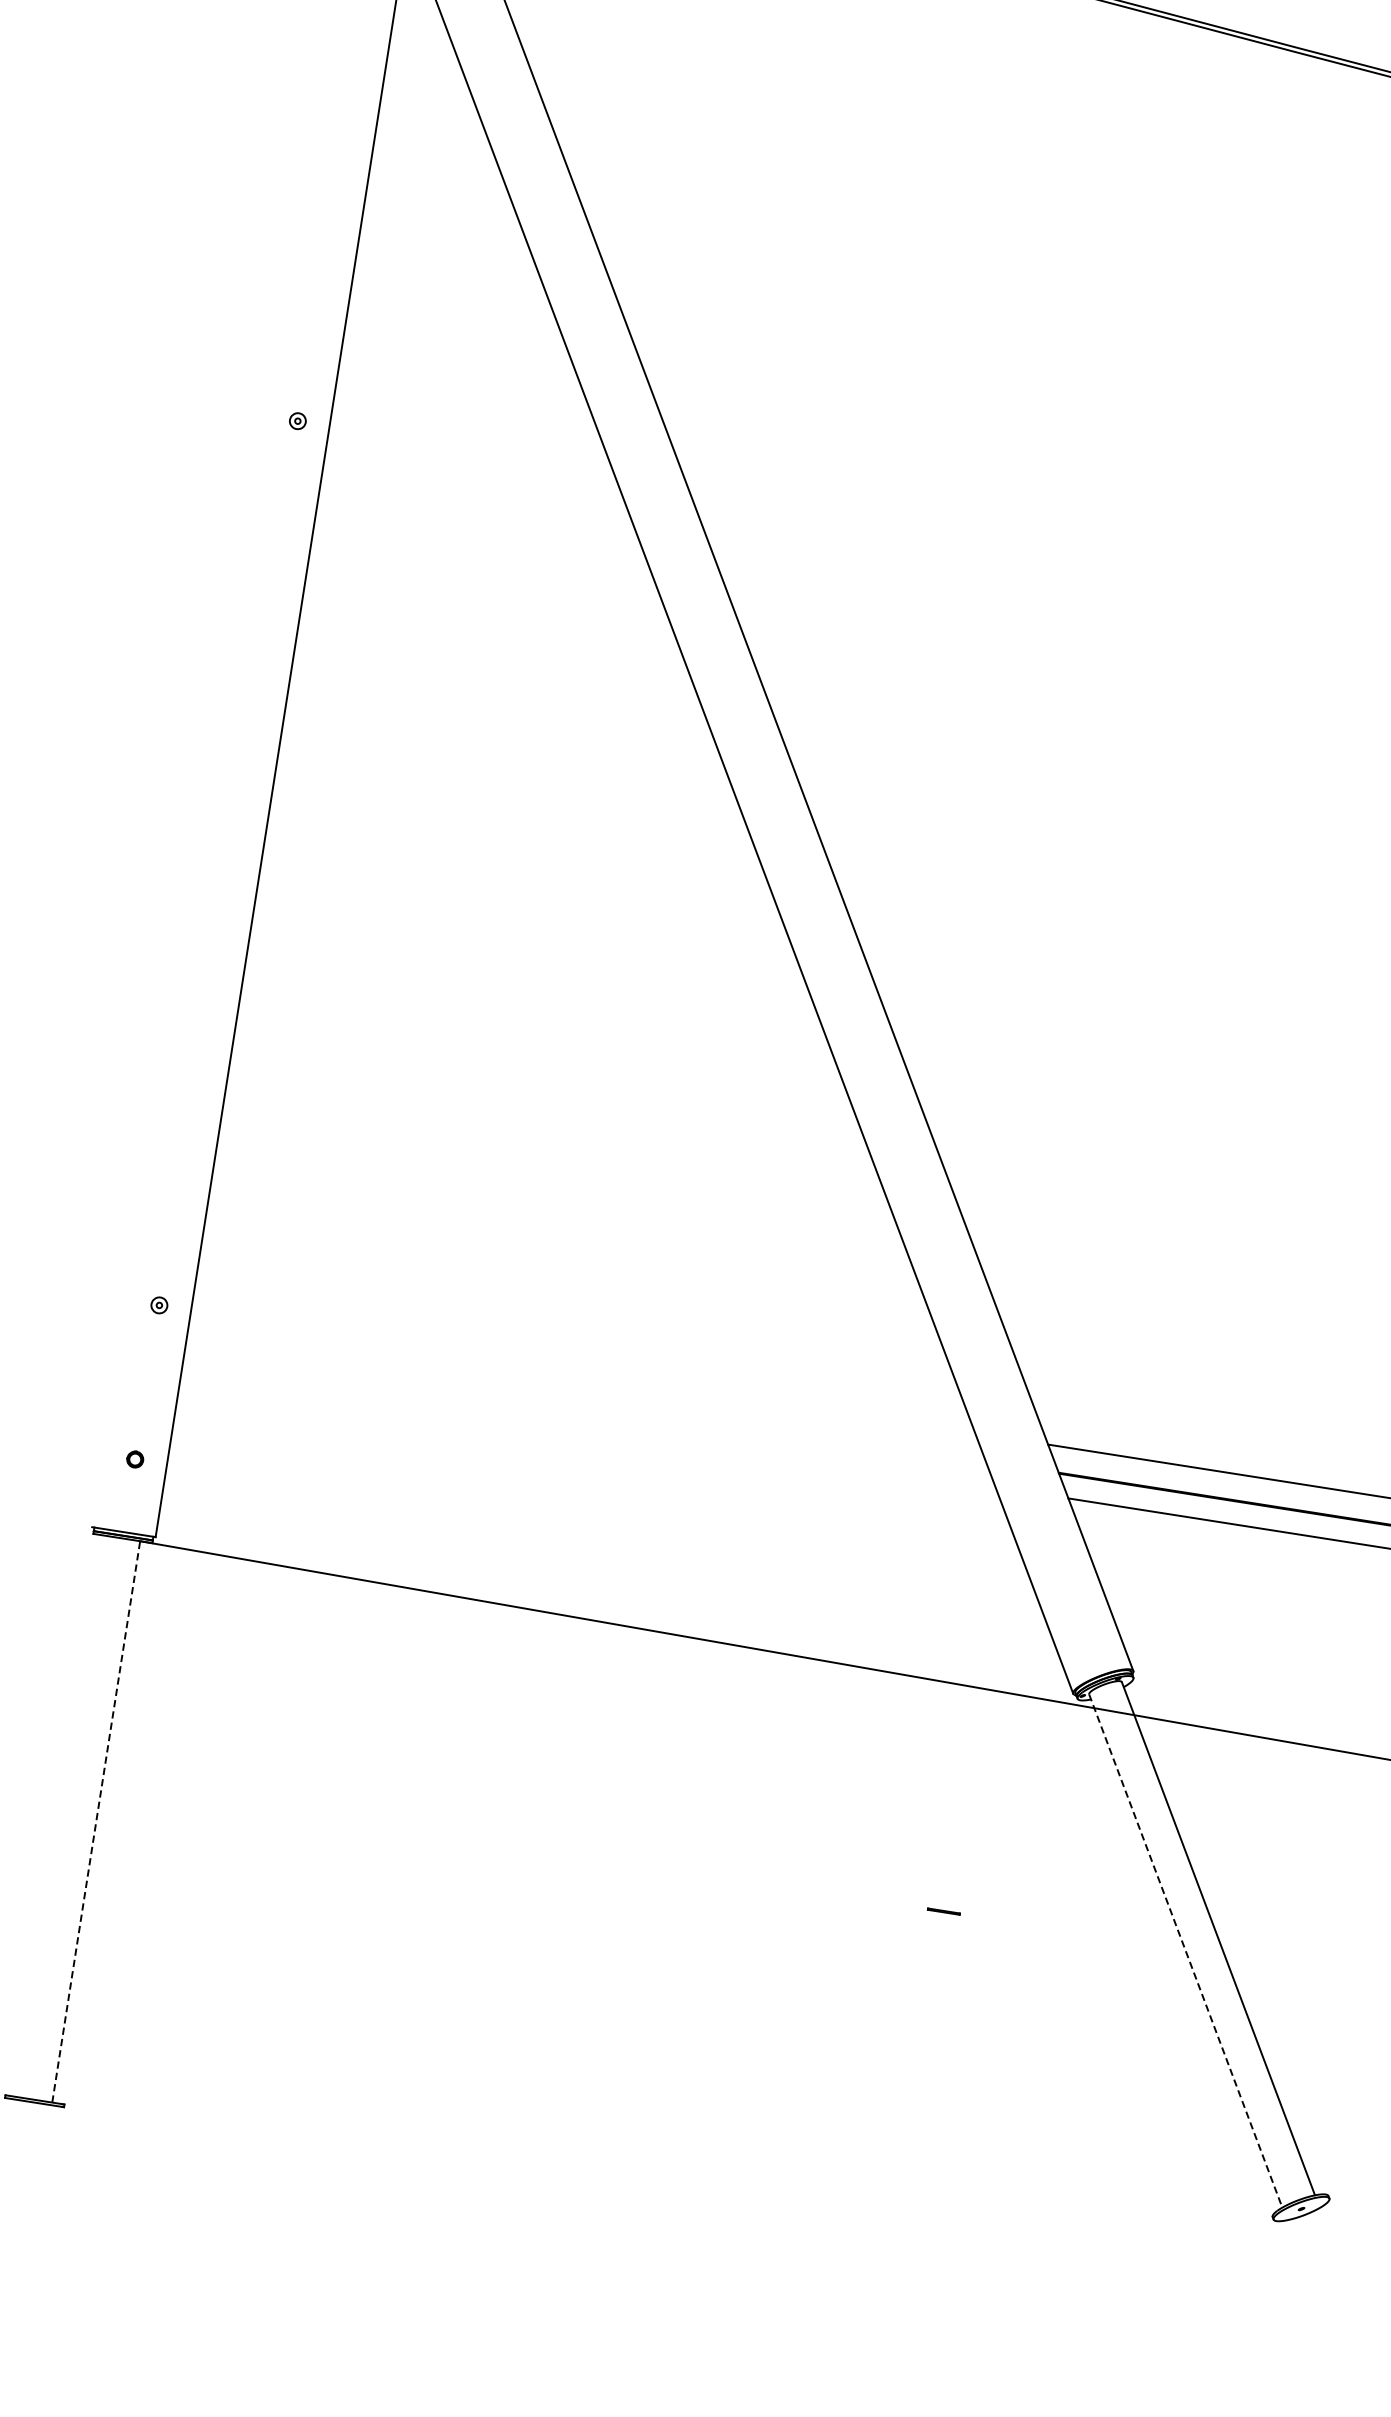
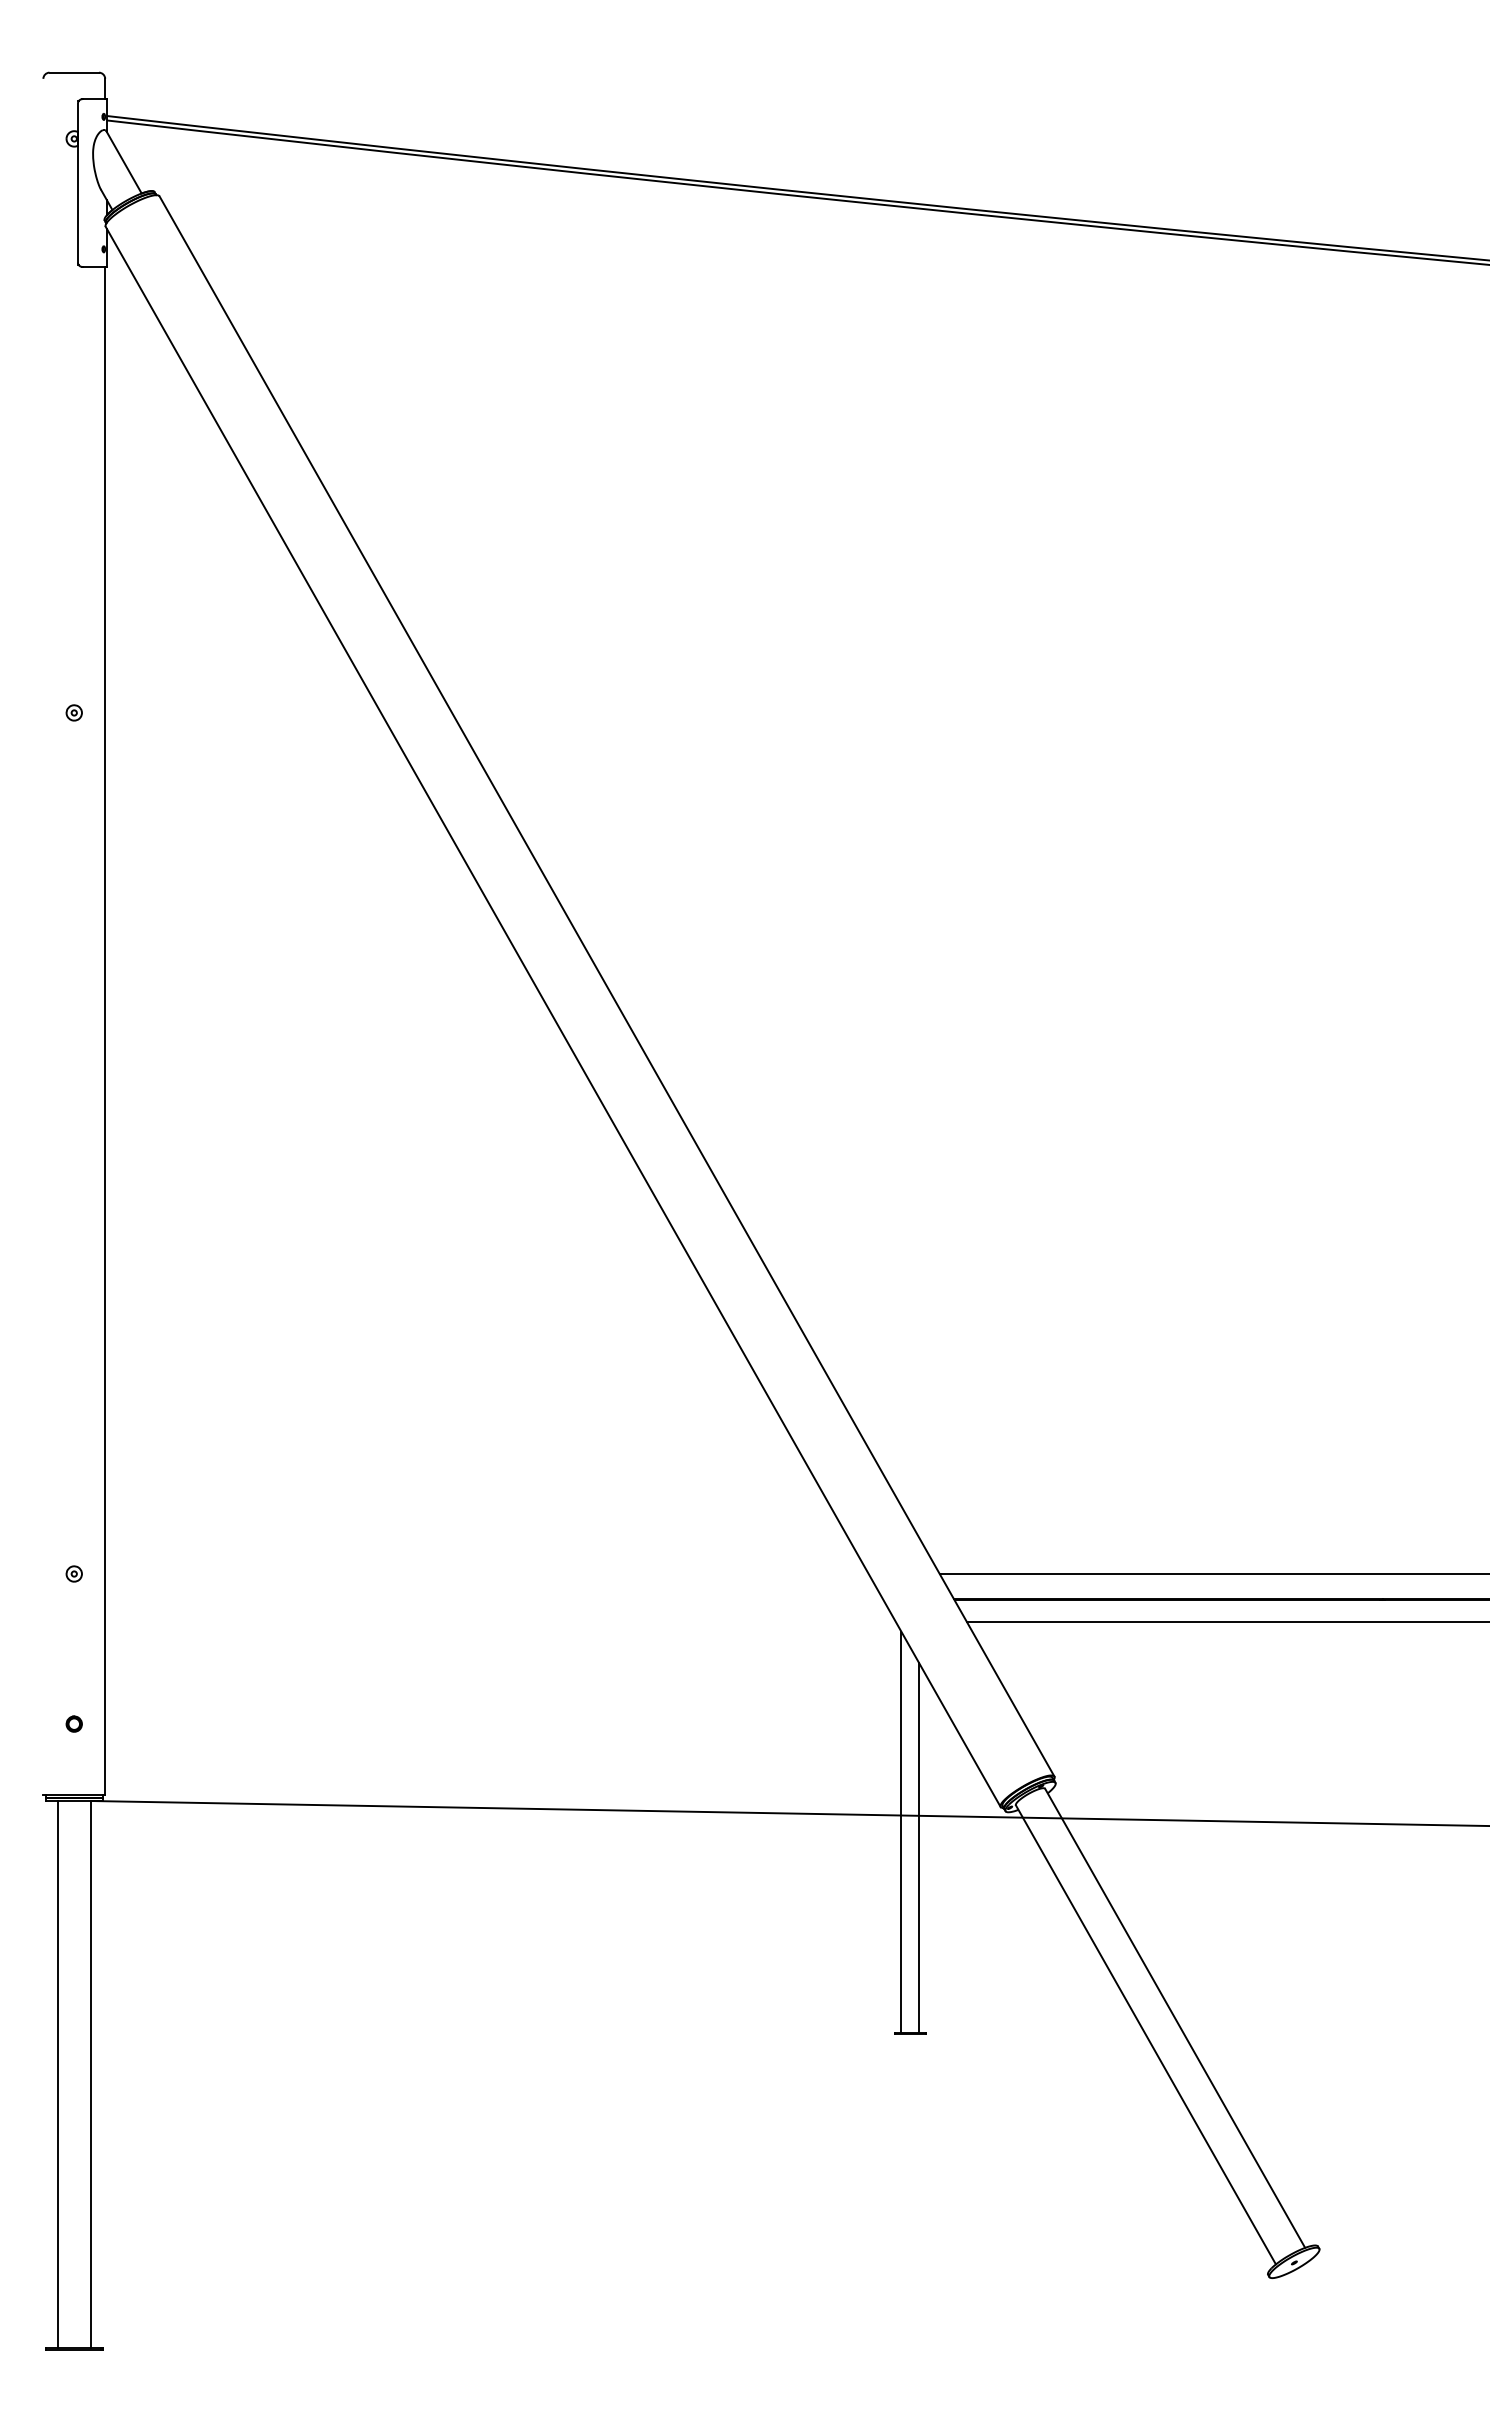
line: (967, 1702) -> (901, 1831), added
line: (983, 1722) -> (919, 1847), added
line: (61, 1816) -> (57, 2074), added
line: (96, 1821) -> (91, 2073), dashed -> solid
line: (1185, 1950) -> (1145, 2034), dashed -> solid

